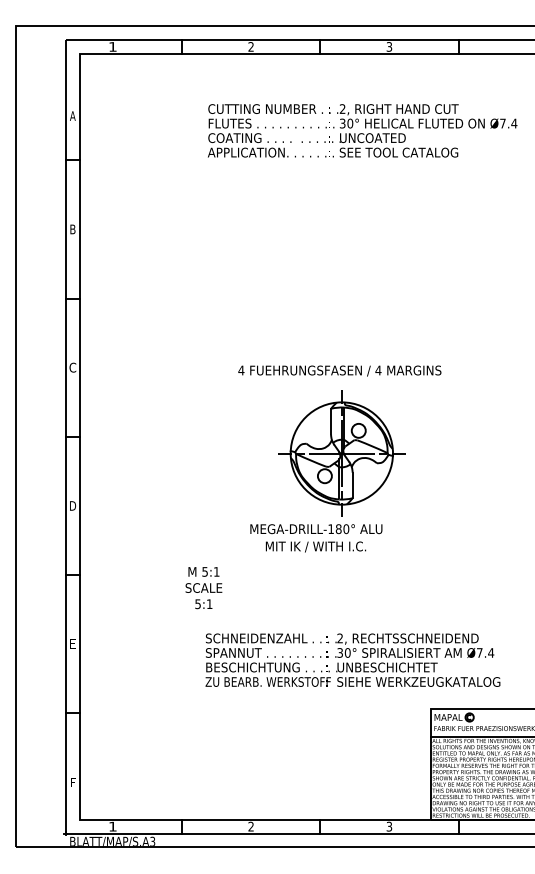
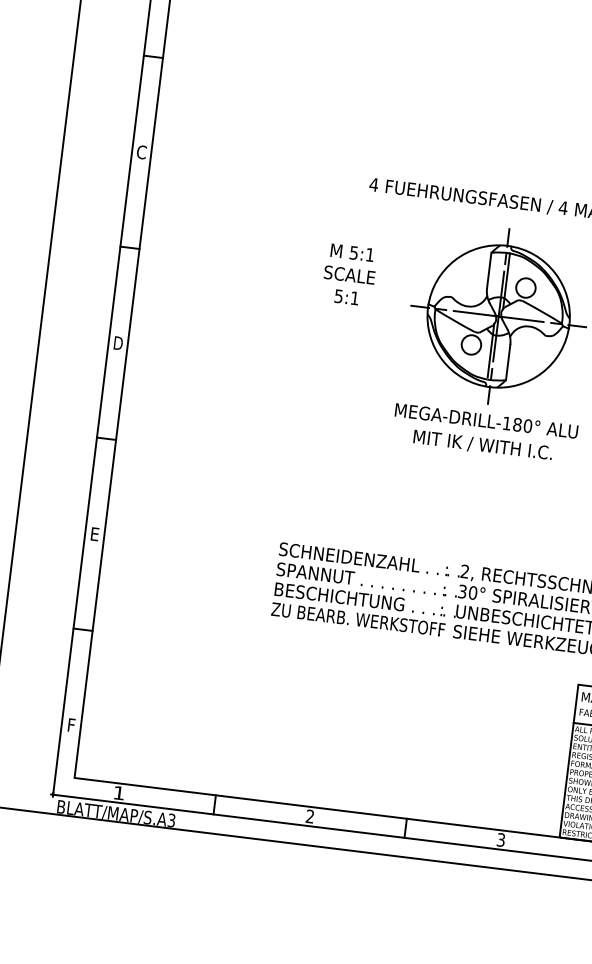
text: (316, 538) -> (485, 433), moved
text: (203, 588) -> (348, 275), moved

